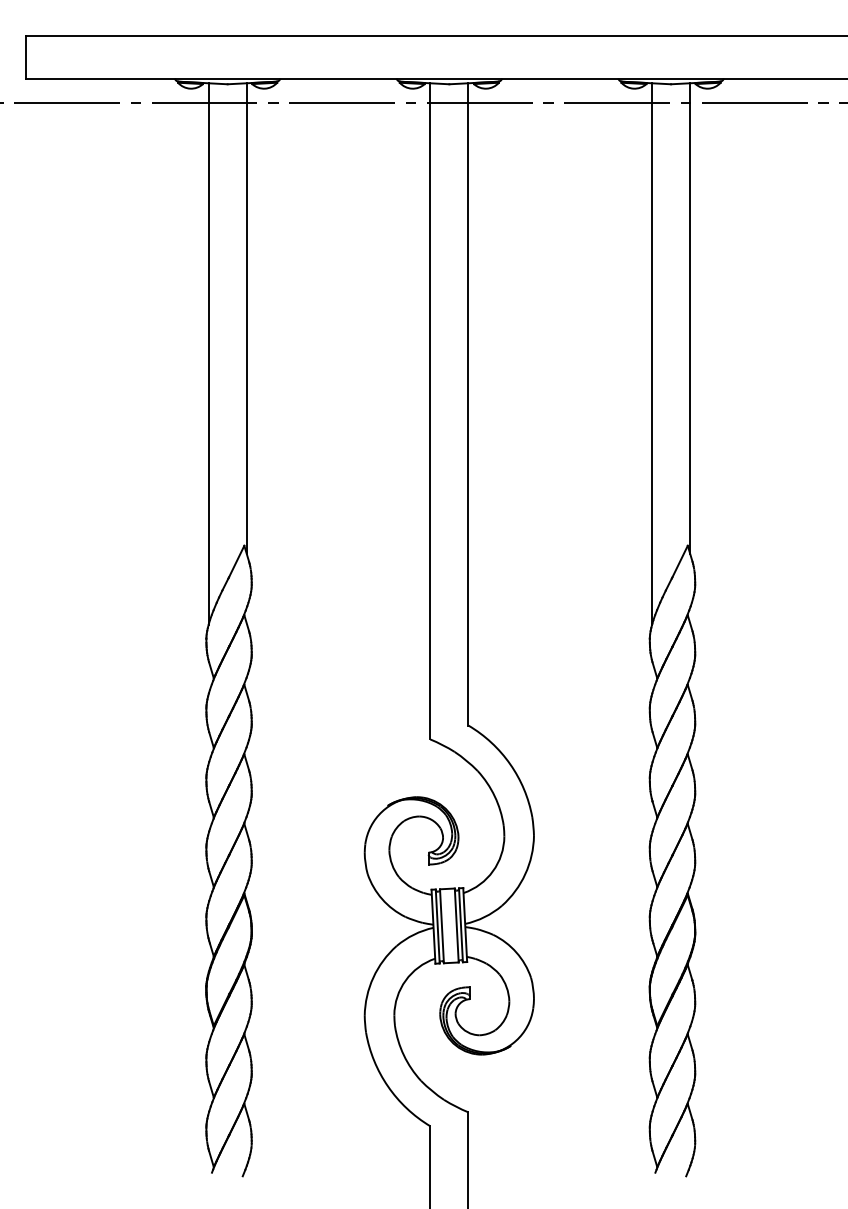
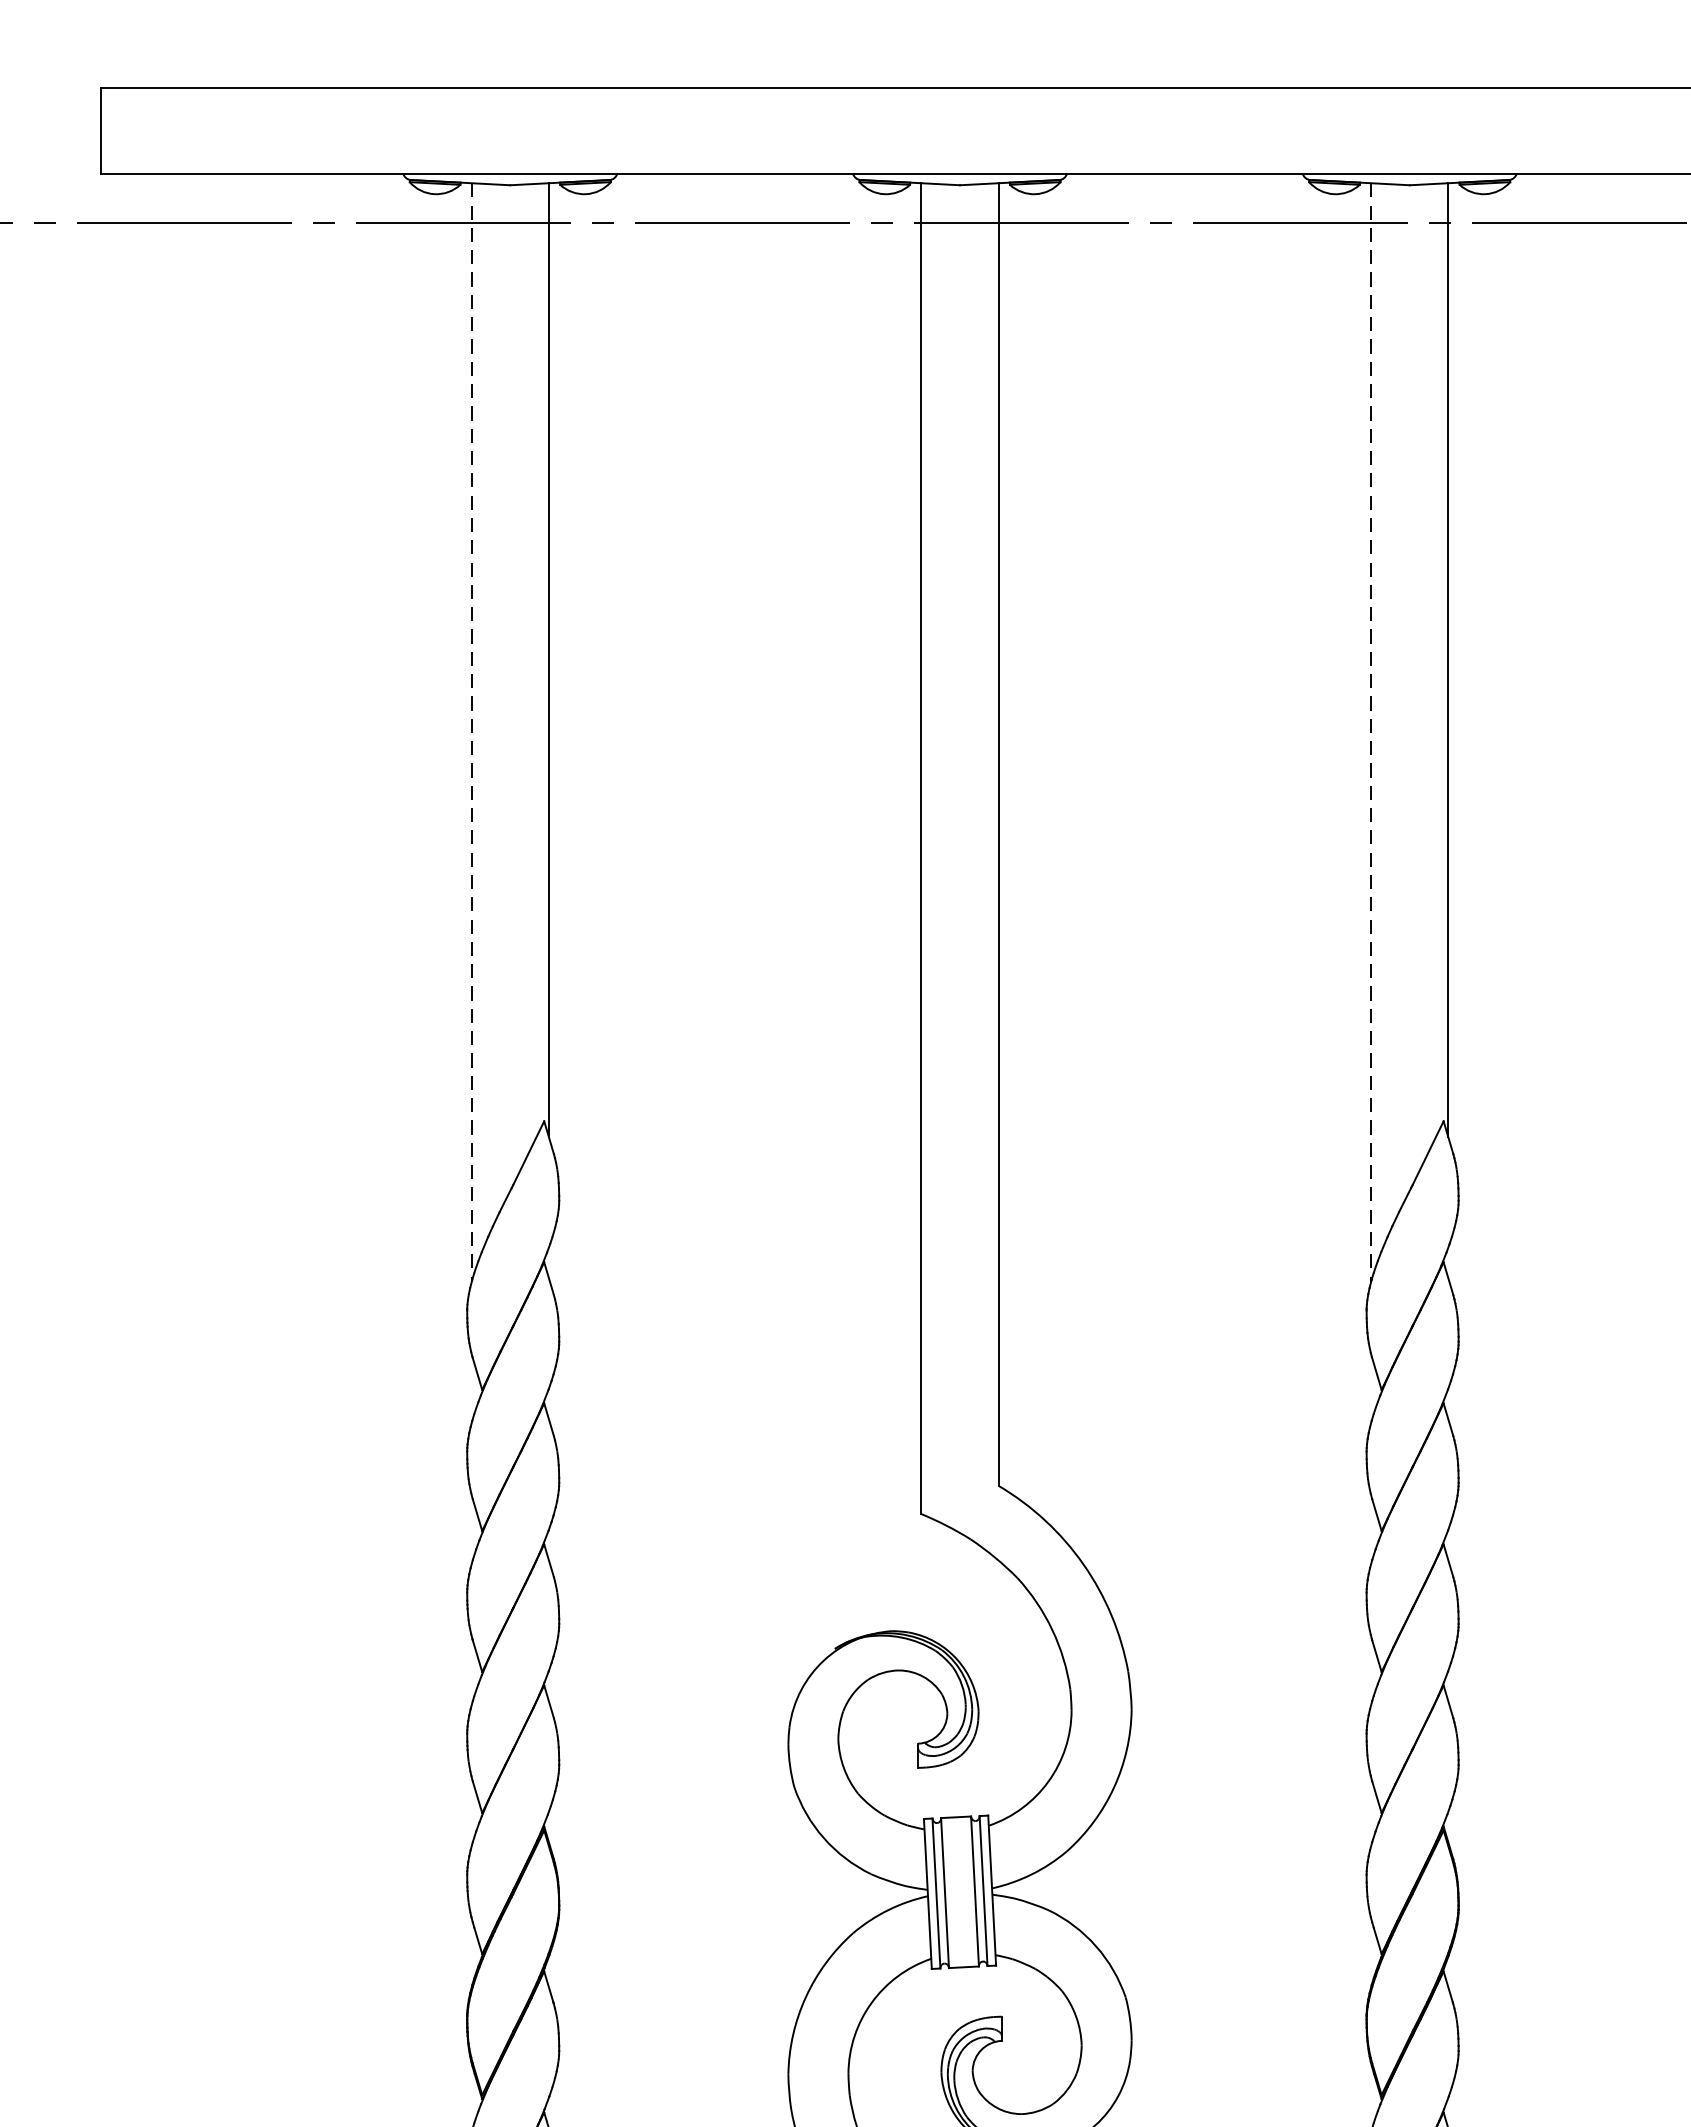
line: (208, 354) -> (471, 733), solid -> dashed
line: (652, 354) -> (1372, 733), solid -> dashed

